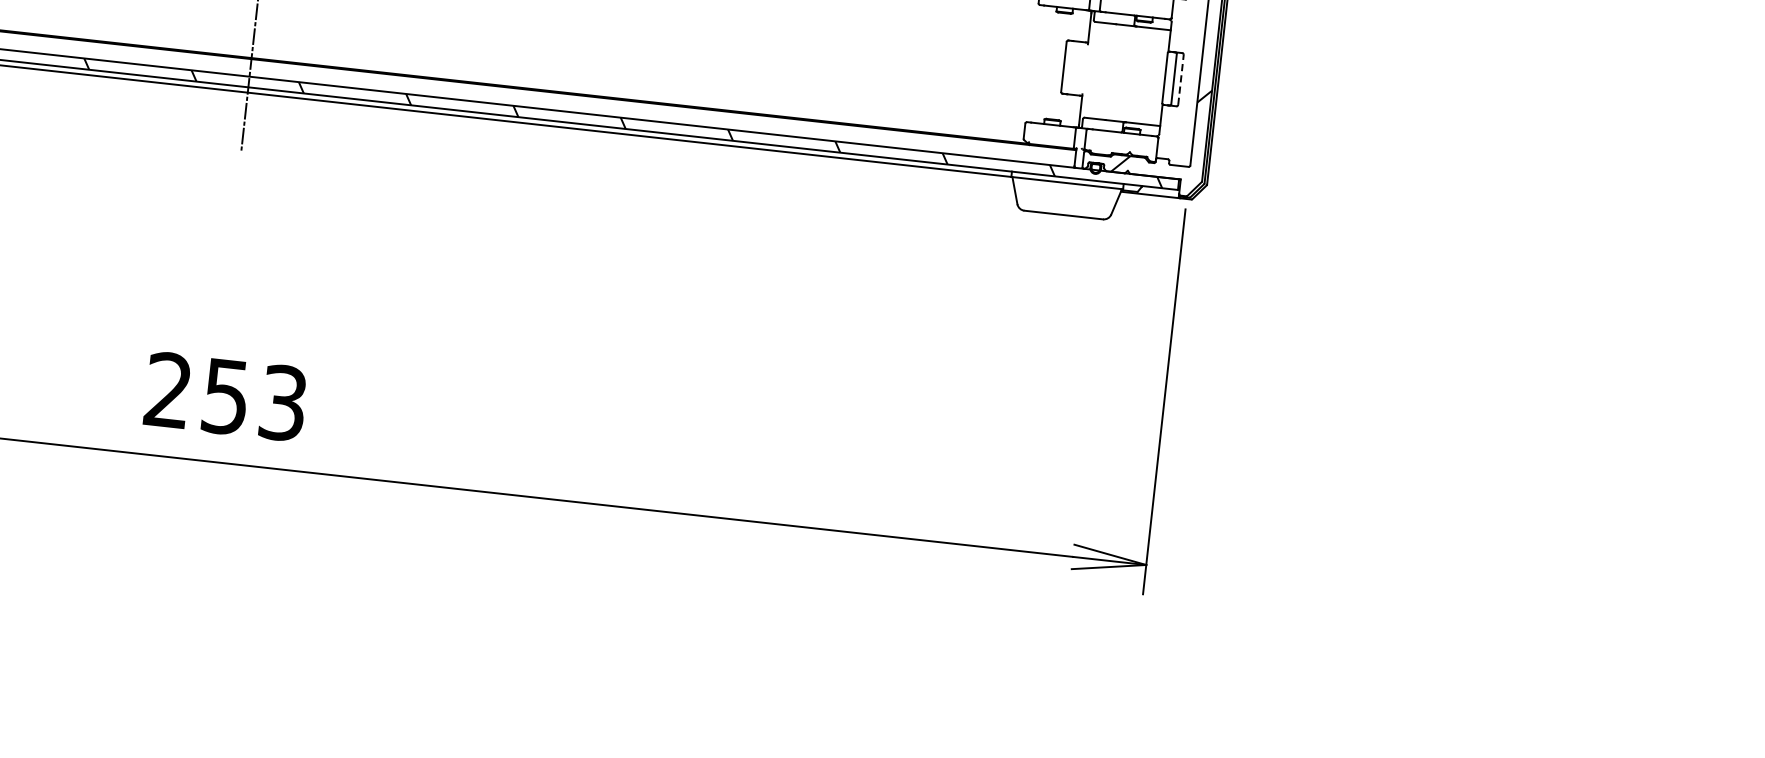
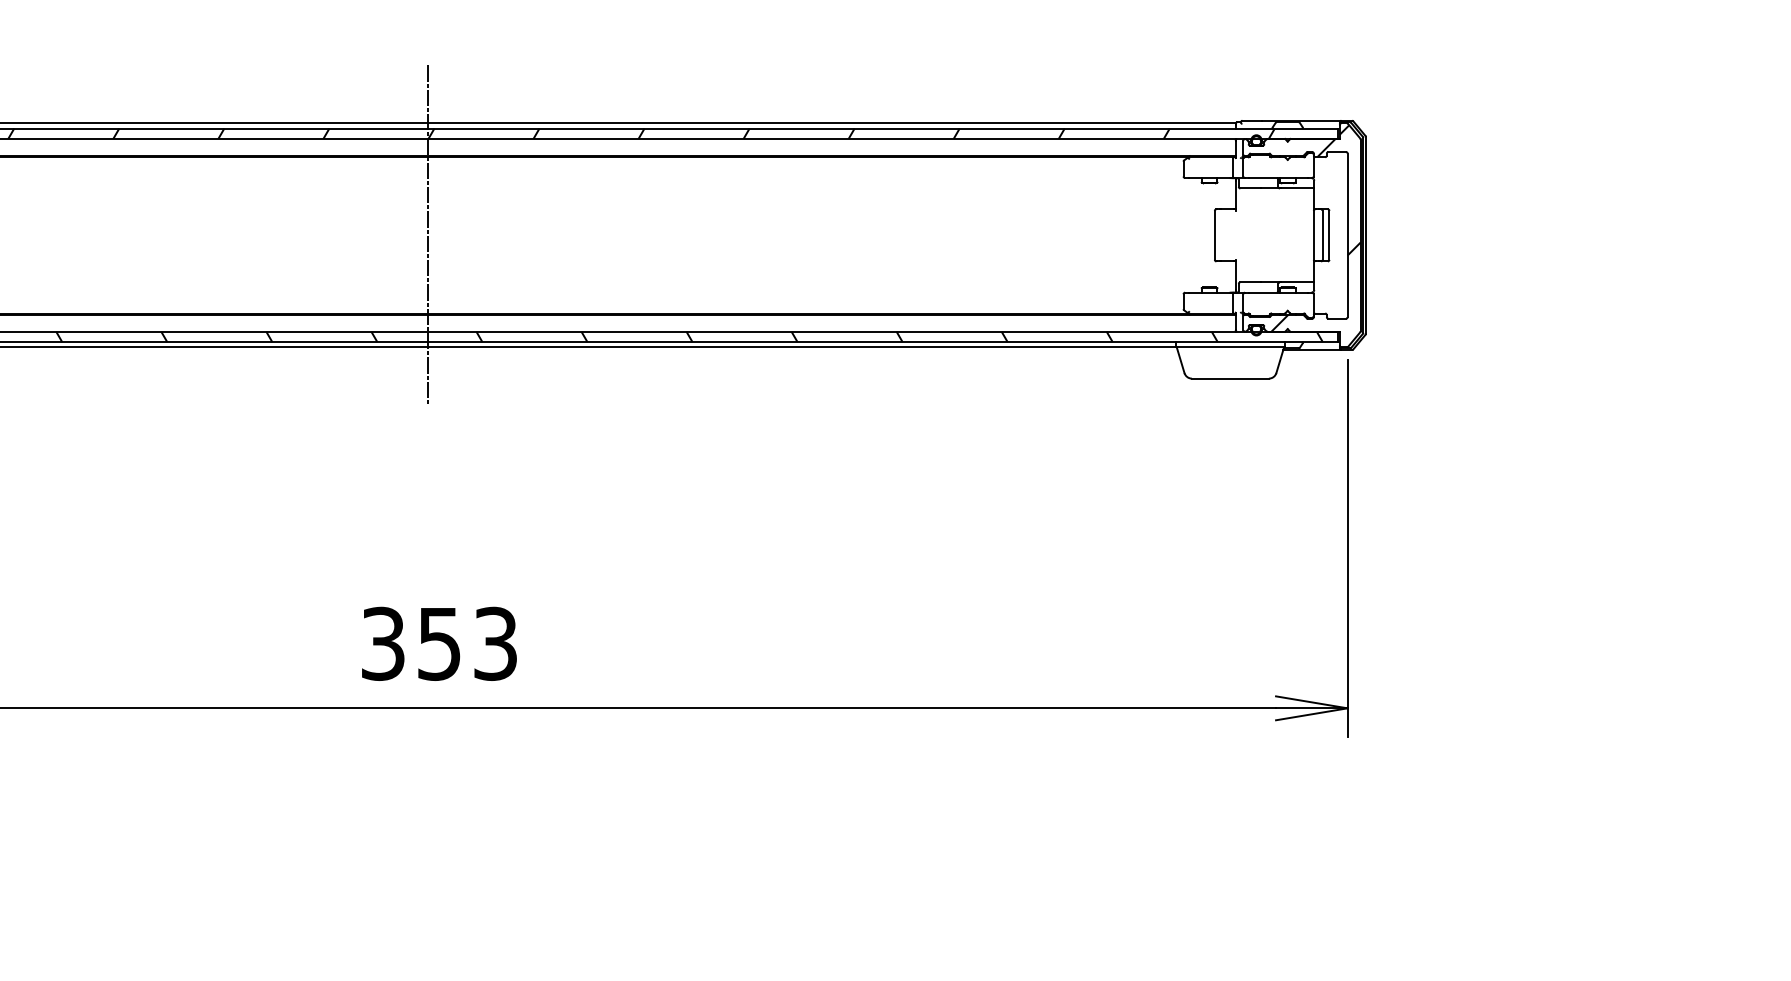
line: (1181, 78) -> (1329, 234), dashed -> solid
text: (167, 389) -> (382, 643), 253 -> 353

